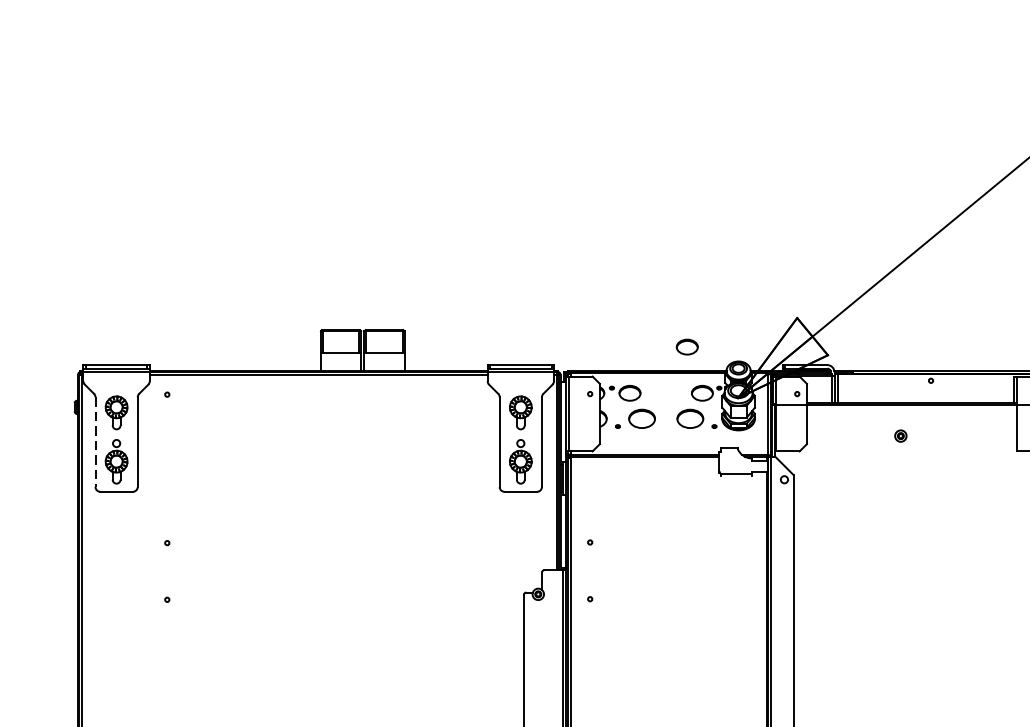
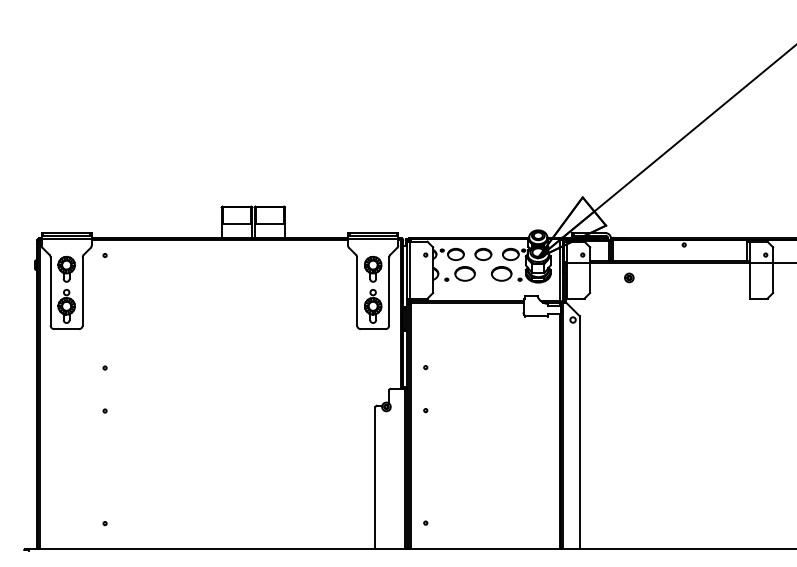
part: (687, 345) -> (483, 253), moved
part: (901, 435) -> (629, 277), moved
line: (95, 443) -> (50, 292), dashed -> solid

